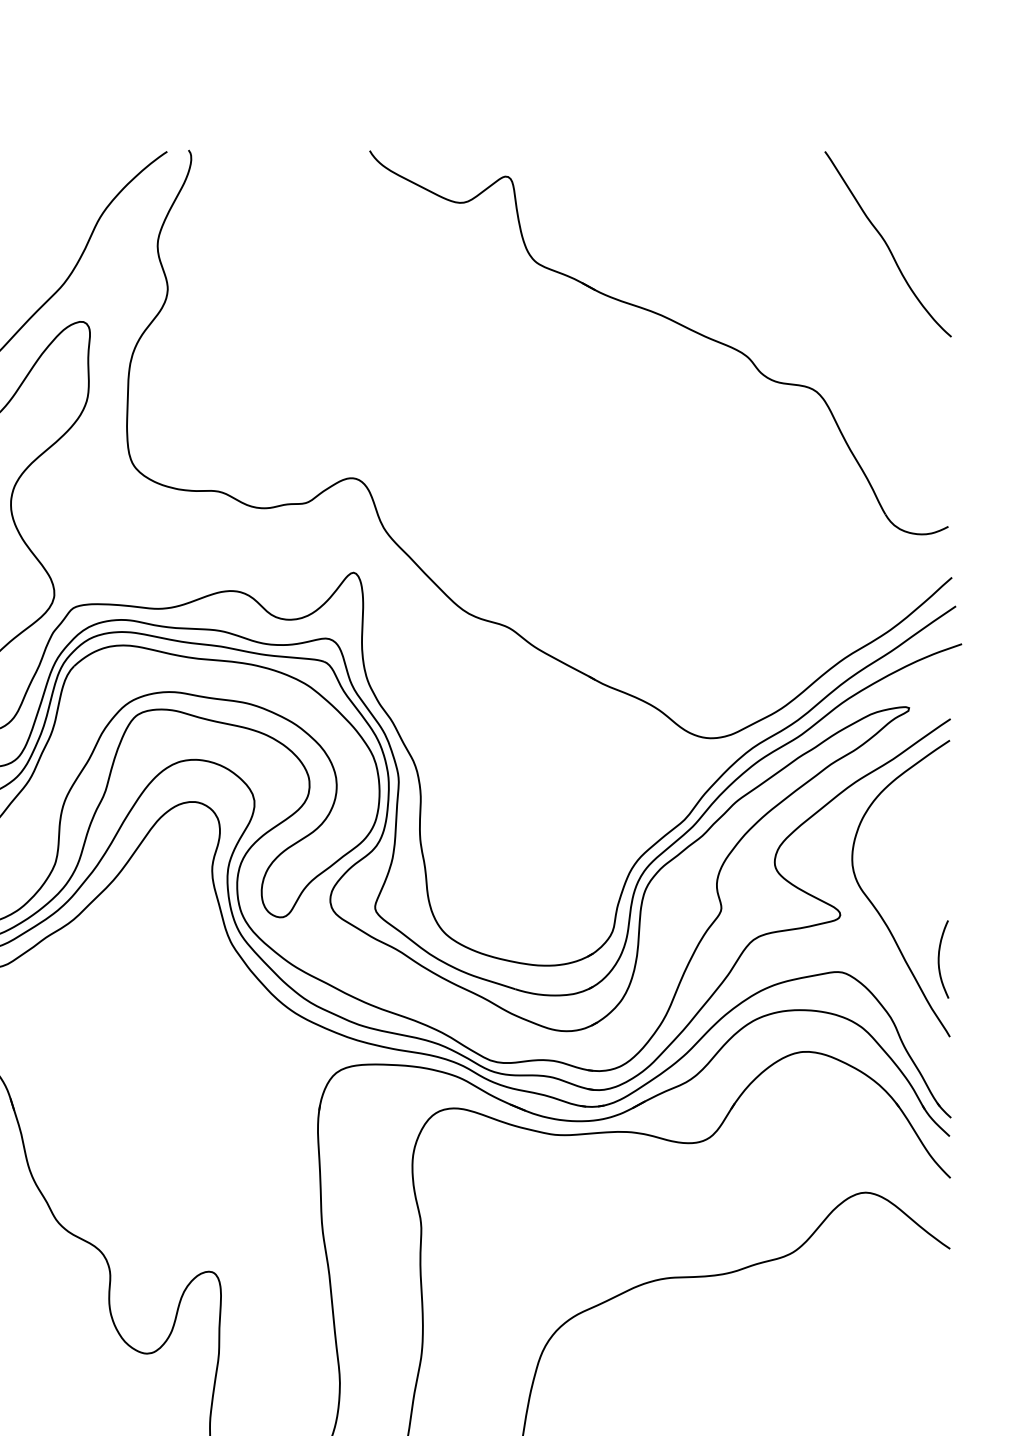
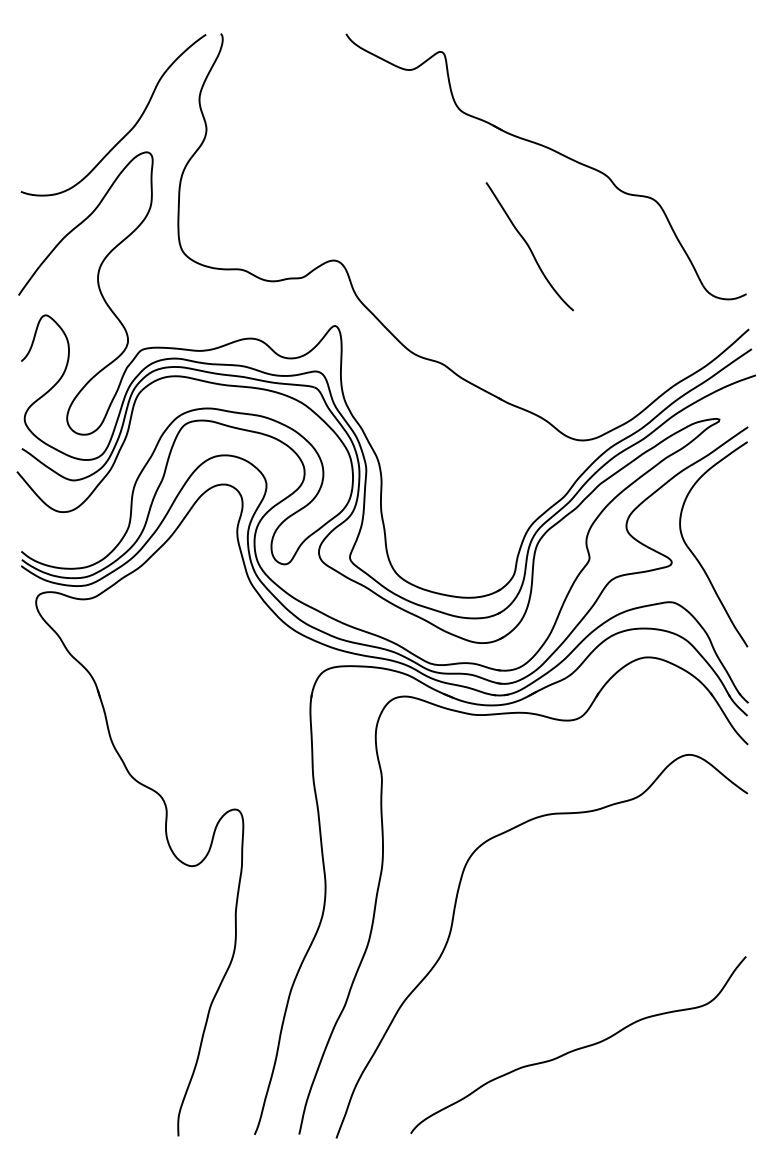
curve: (887, 244) -> (529, 246), moved
curve: (939, 959) -> (740, 593), removed

